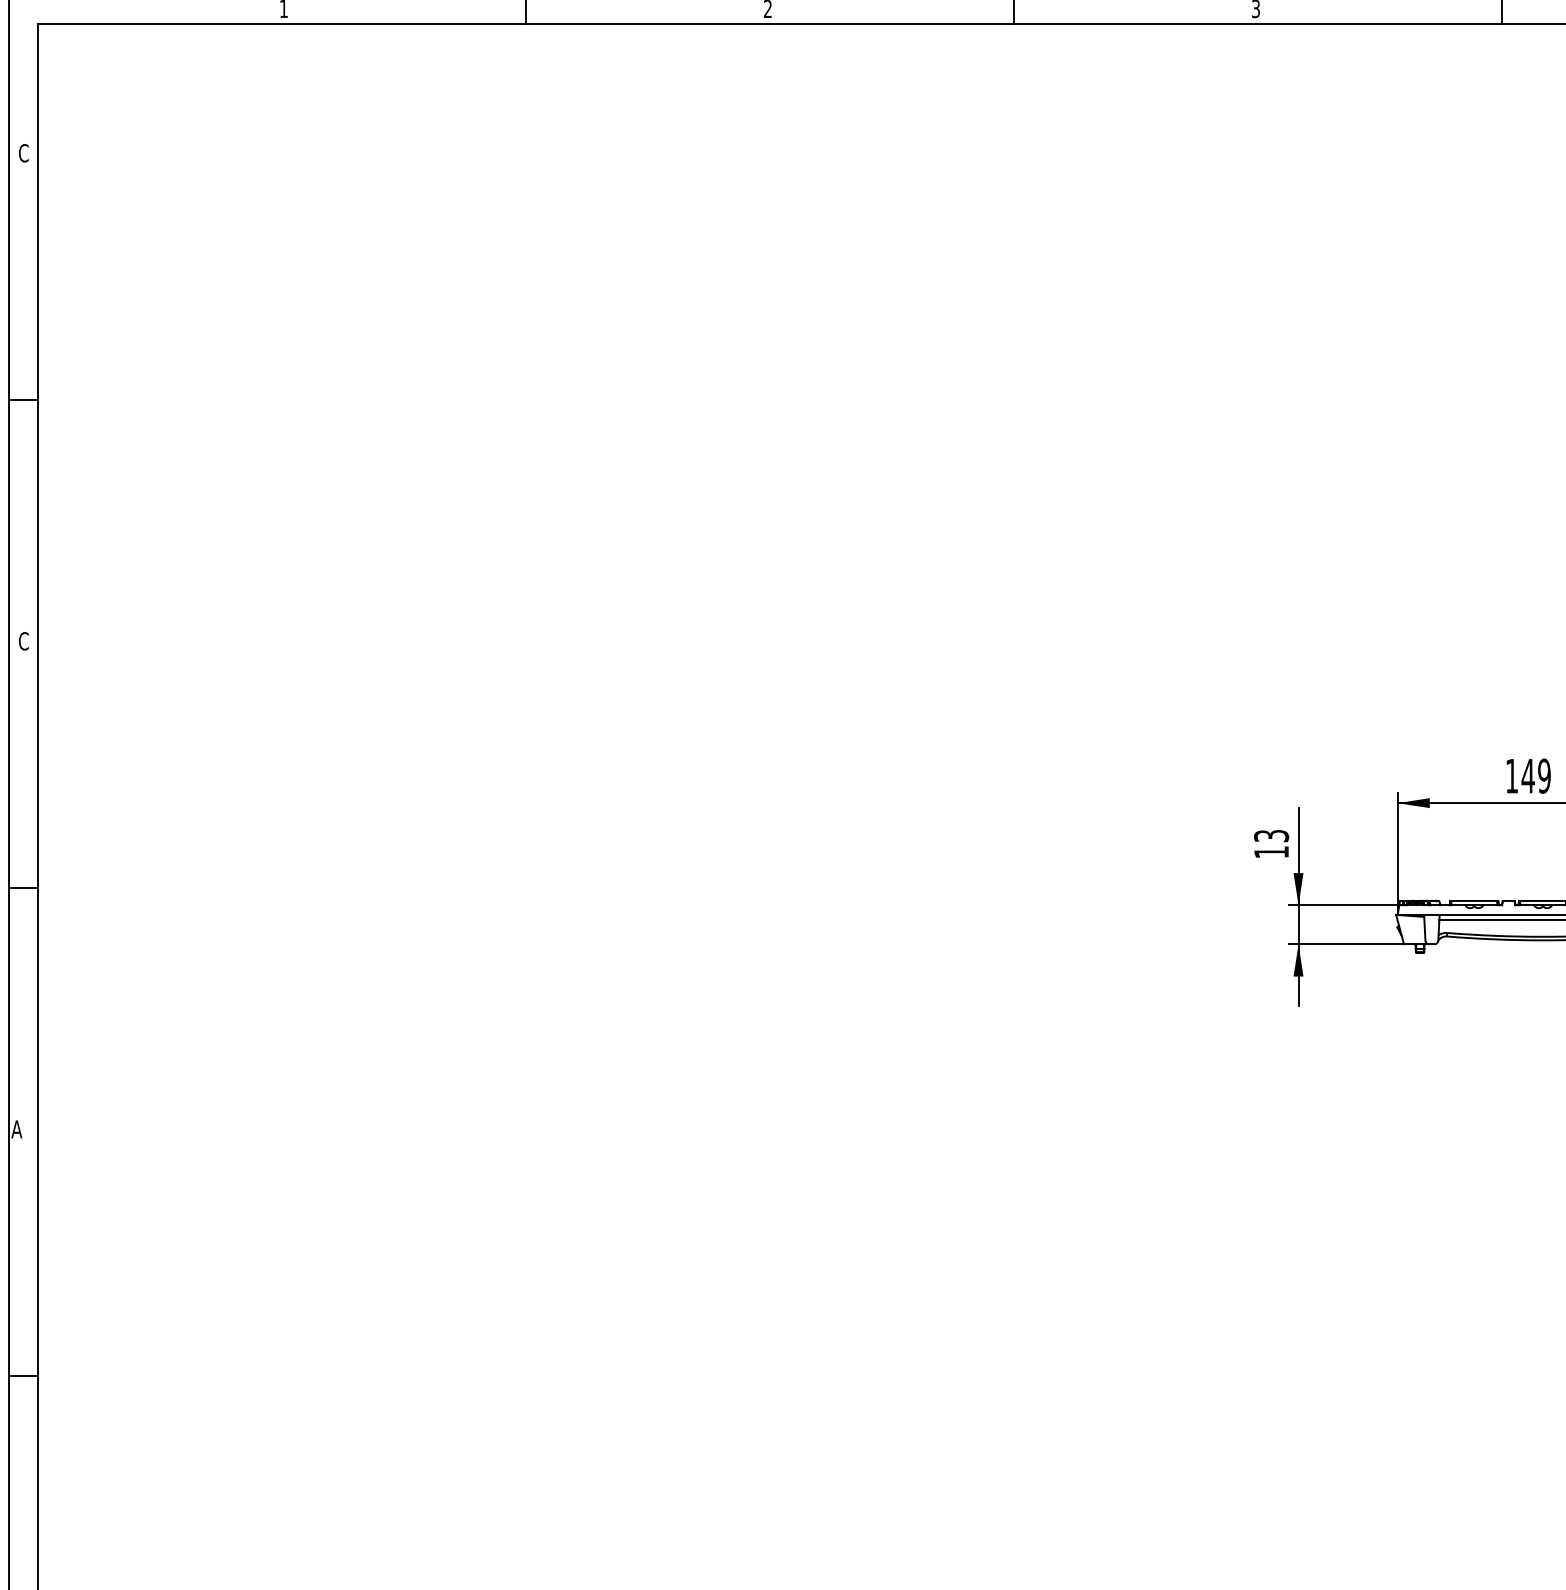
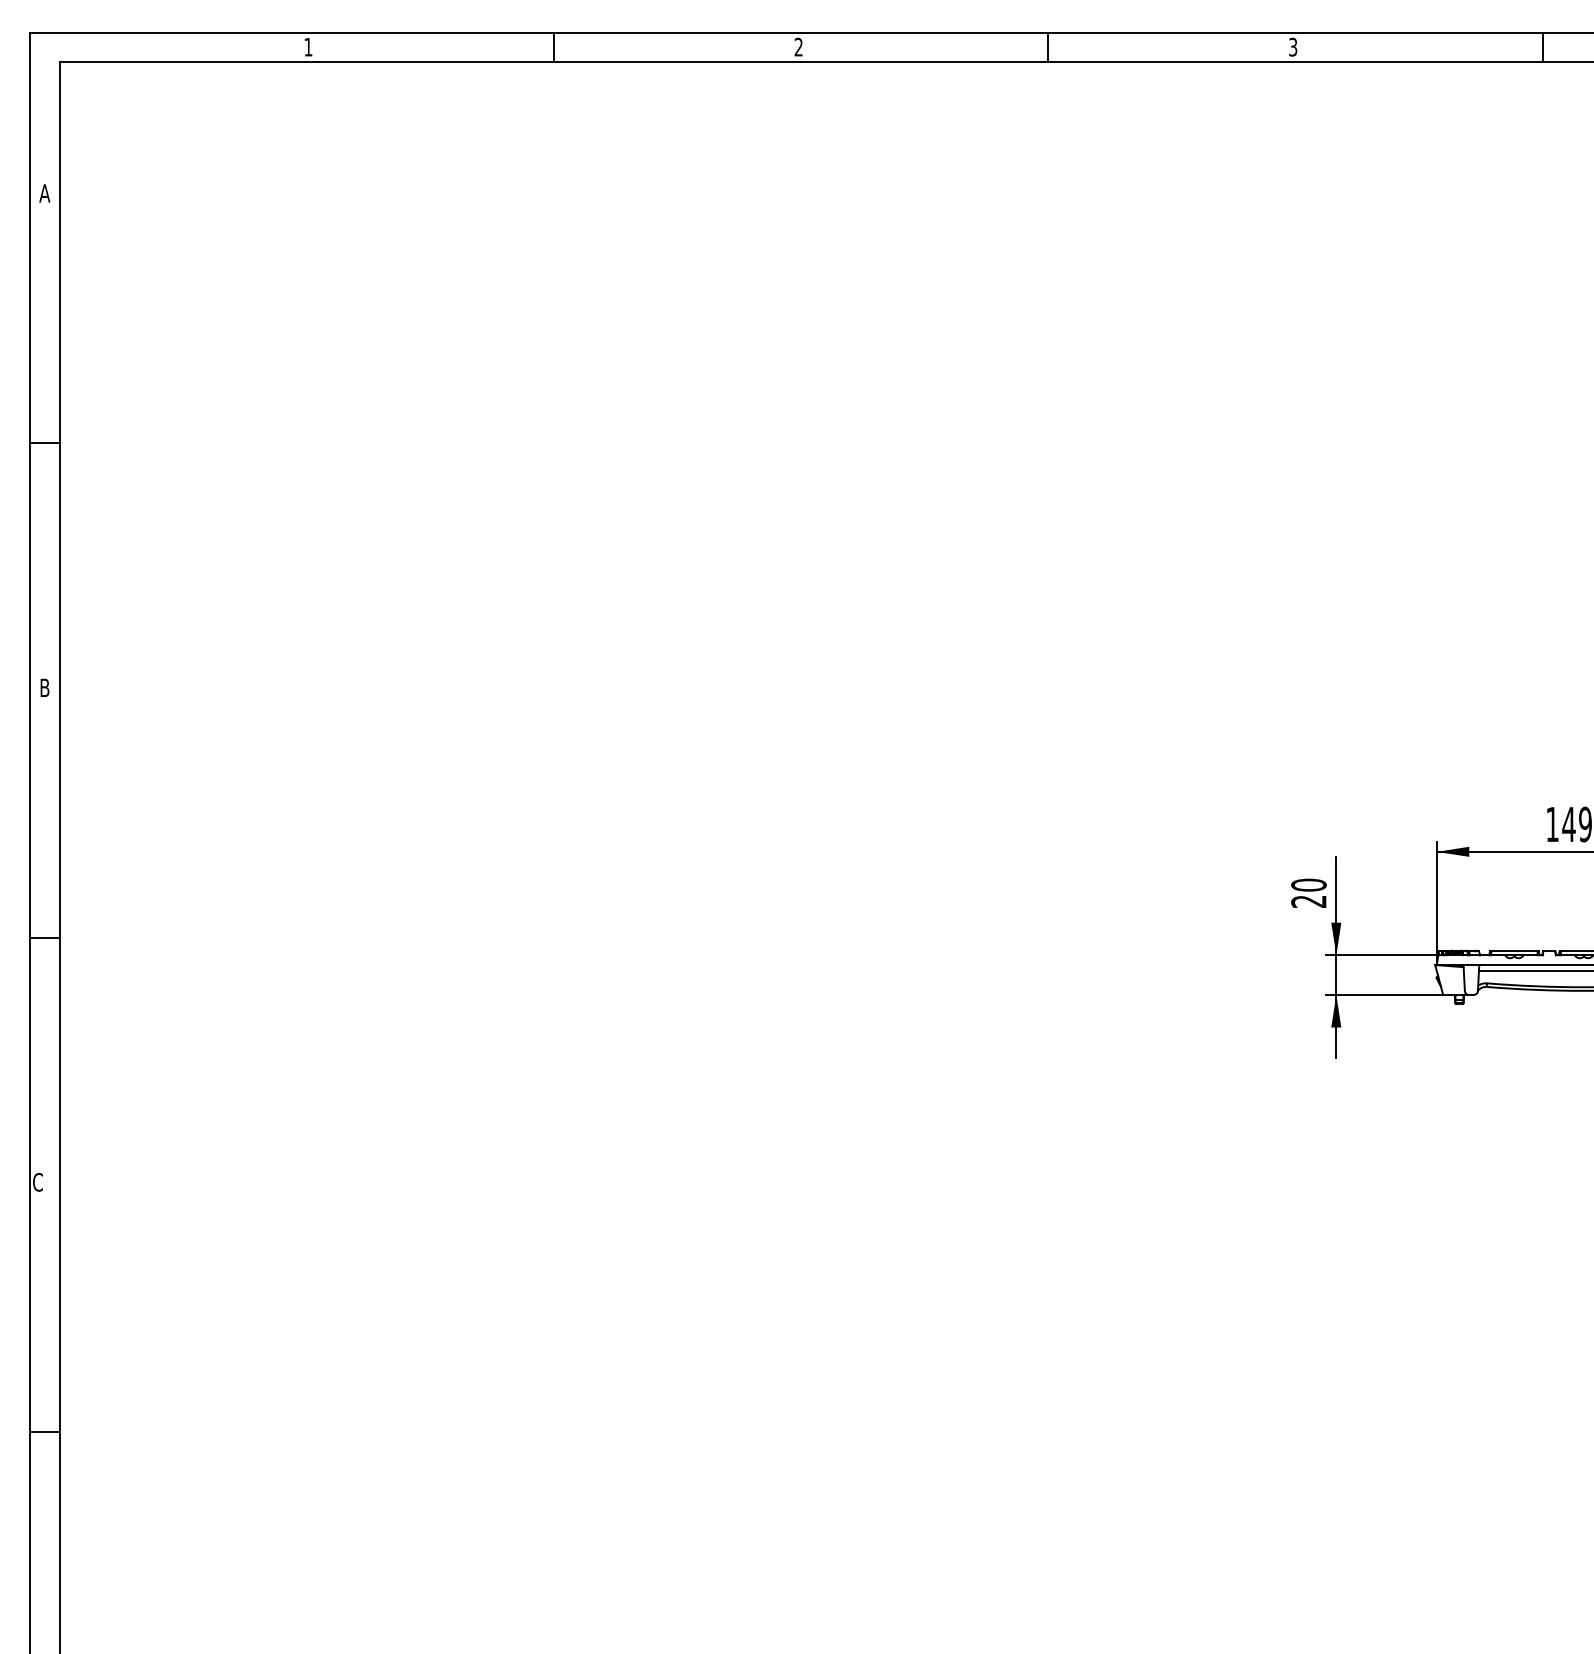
text: (23, 153) -> (44, 193), C -> A
text: (23, 640) -> (44, 687), C -> B
text: (1271, 843) -> (1308, 892), 13 -> 20
text: (16, 1129) -> (37, 1182), A -> C

